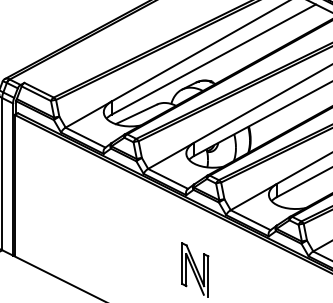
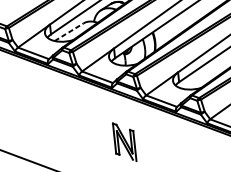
line: (136, 114) -> (69, 32), solid -> dashed

